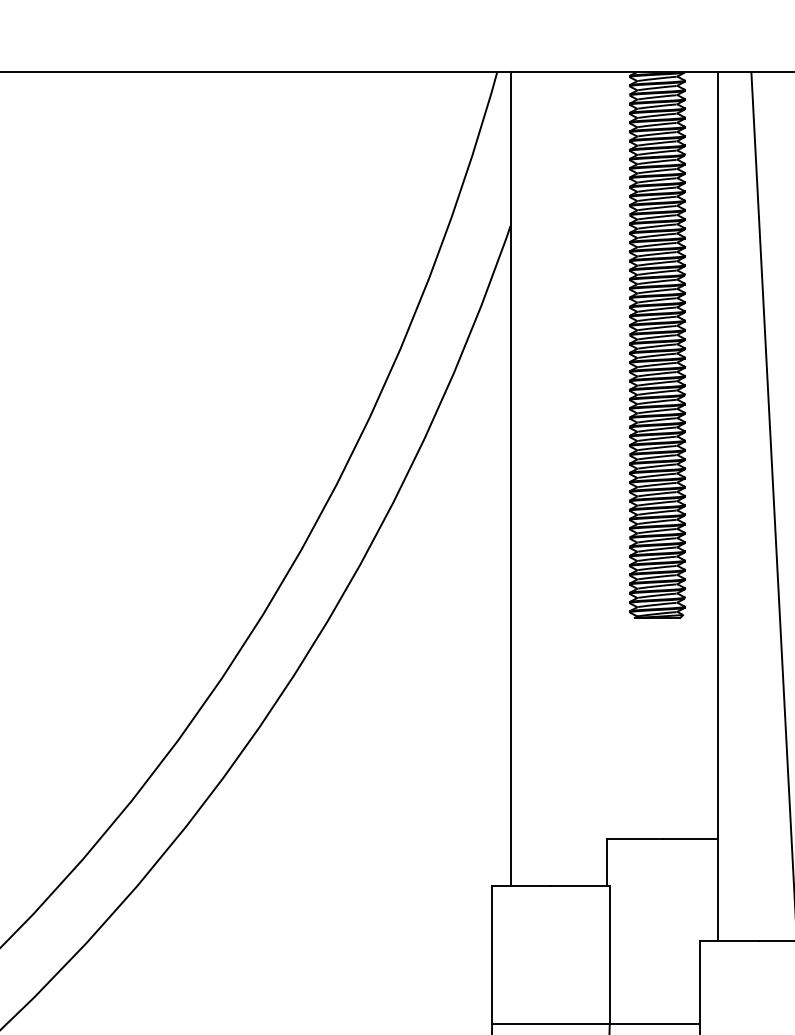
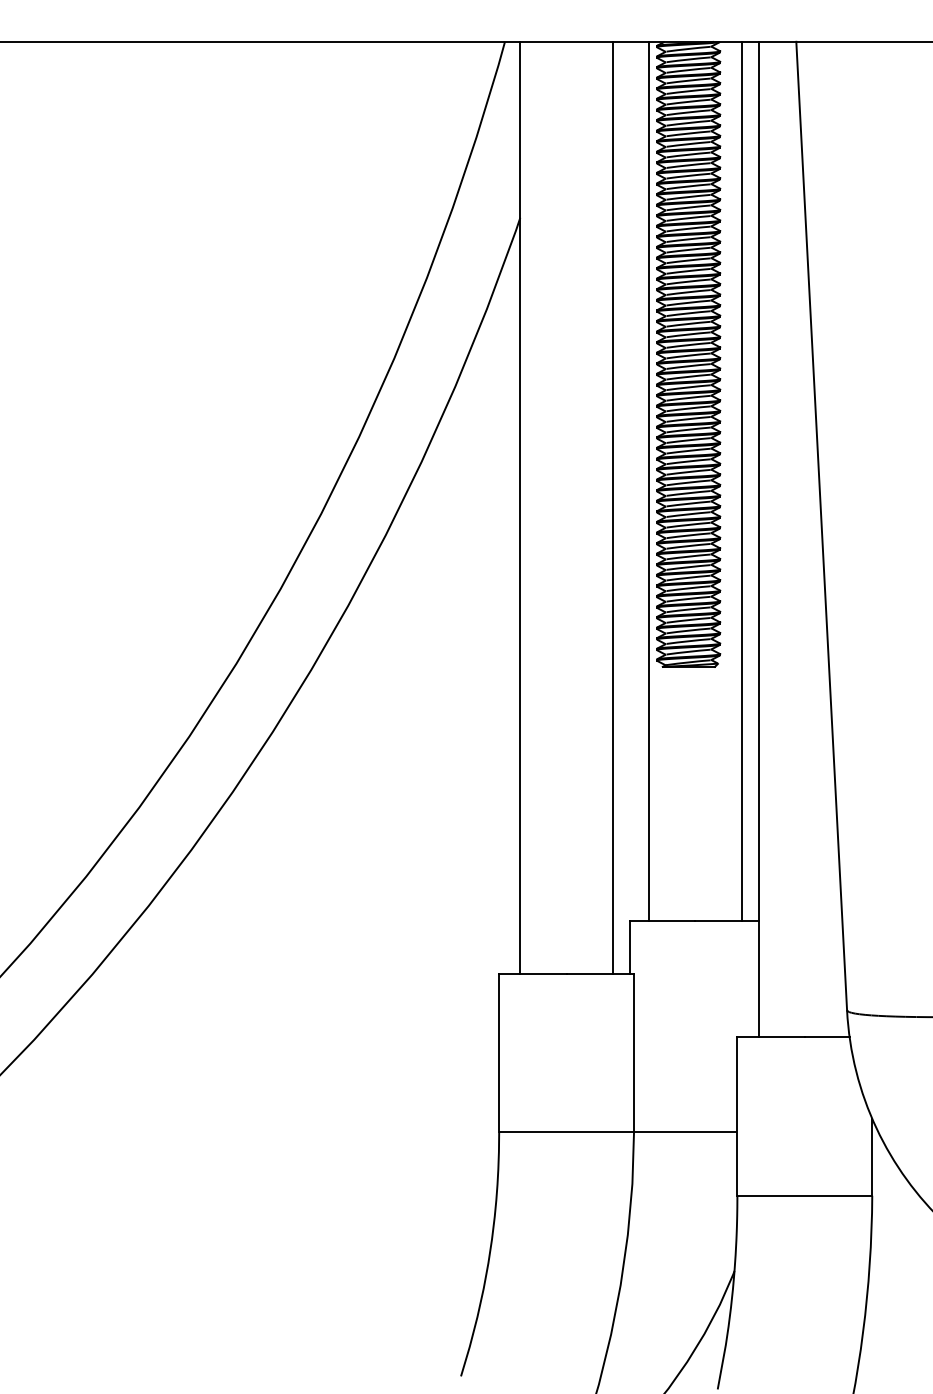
line: (622, 455) -> (648, 480), added
line: (703, 455) -> (741, 480), added
line: (590, 478) -> (612, 507), added

